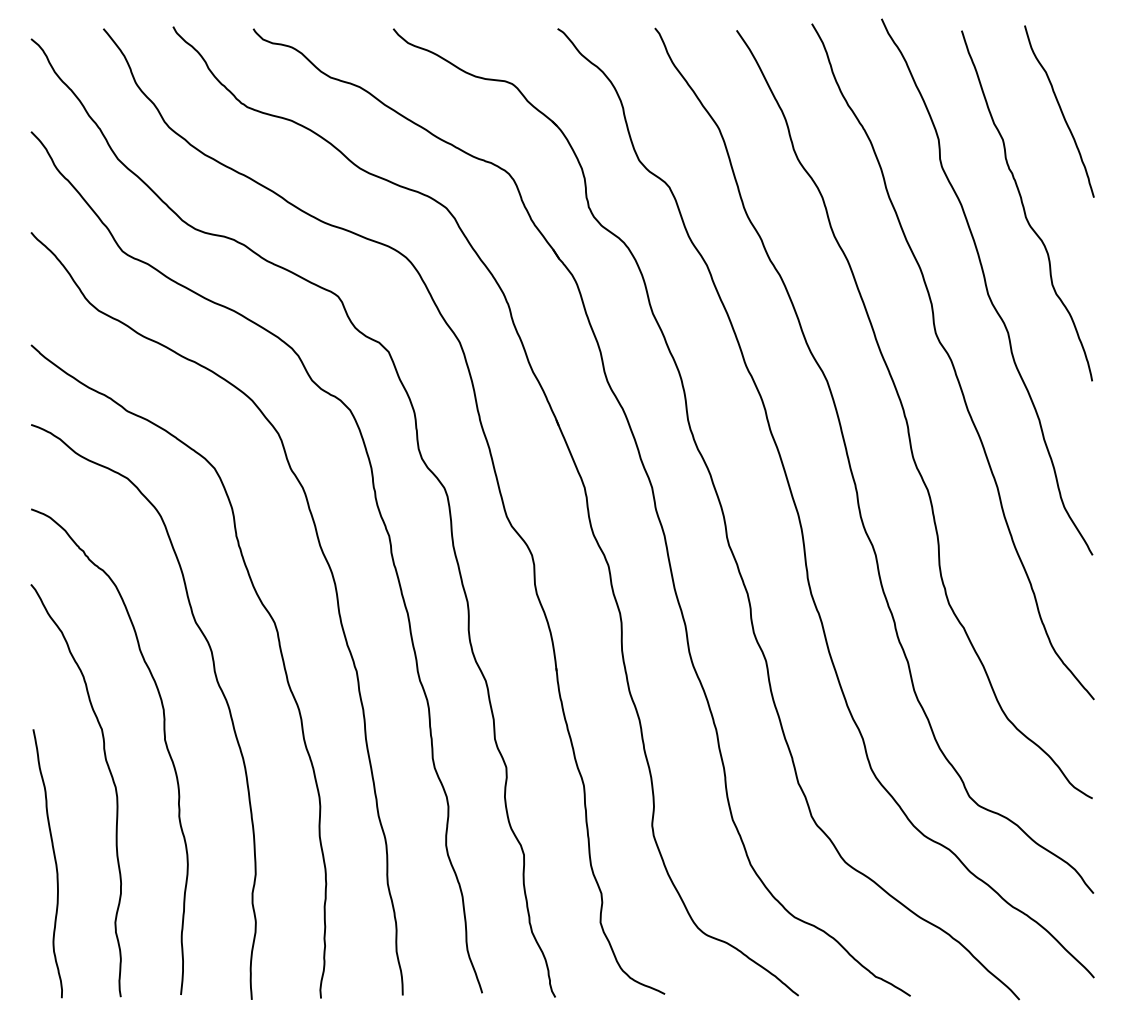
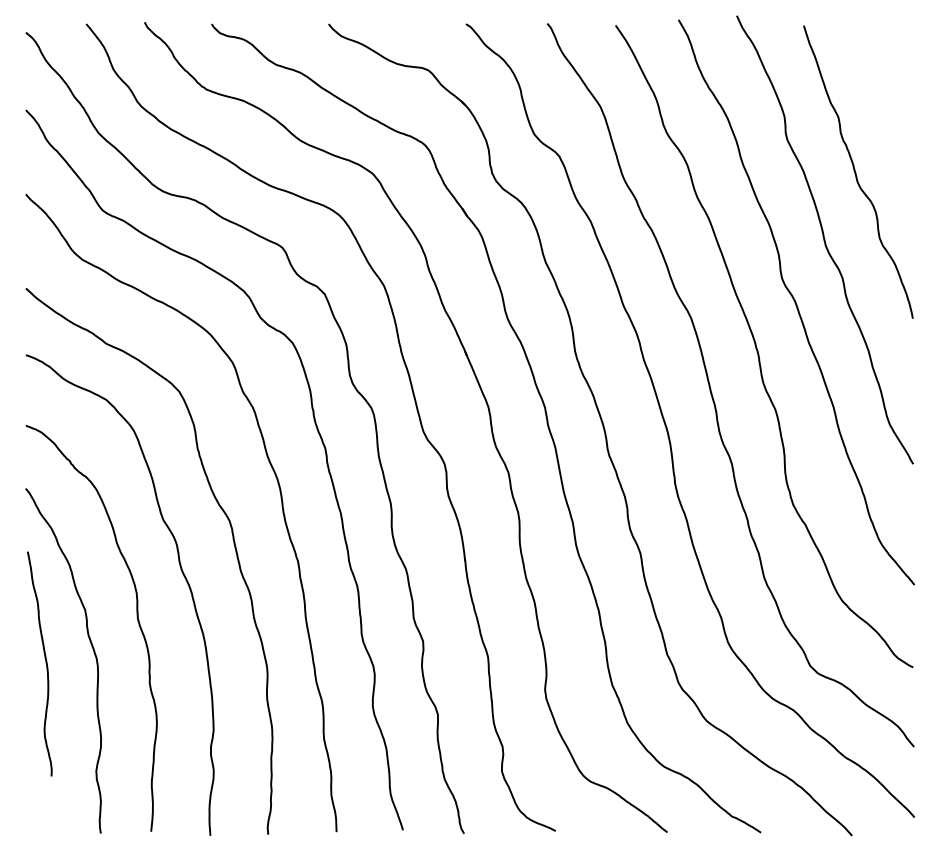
curve: (1060, 111) -> (886, 93), removed
curve: (54, 863) -> (45, 663), moved

